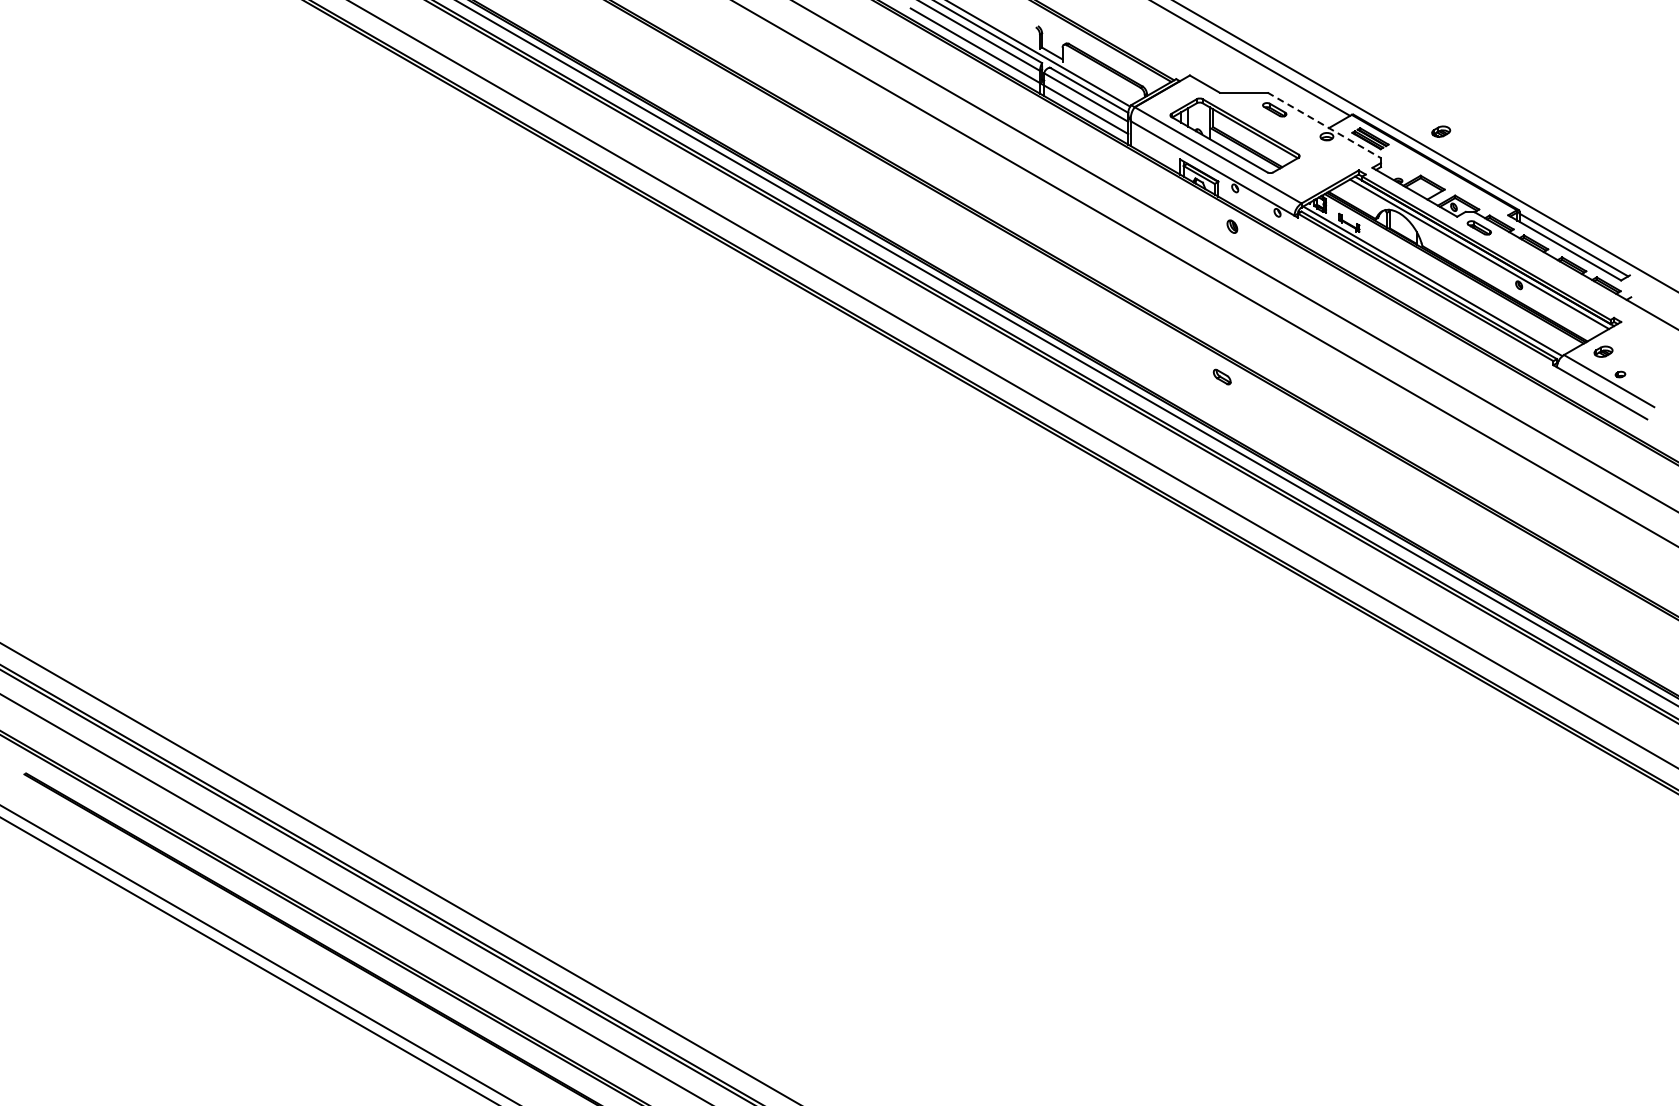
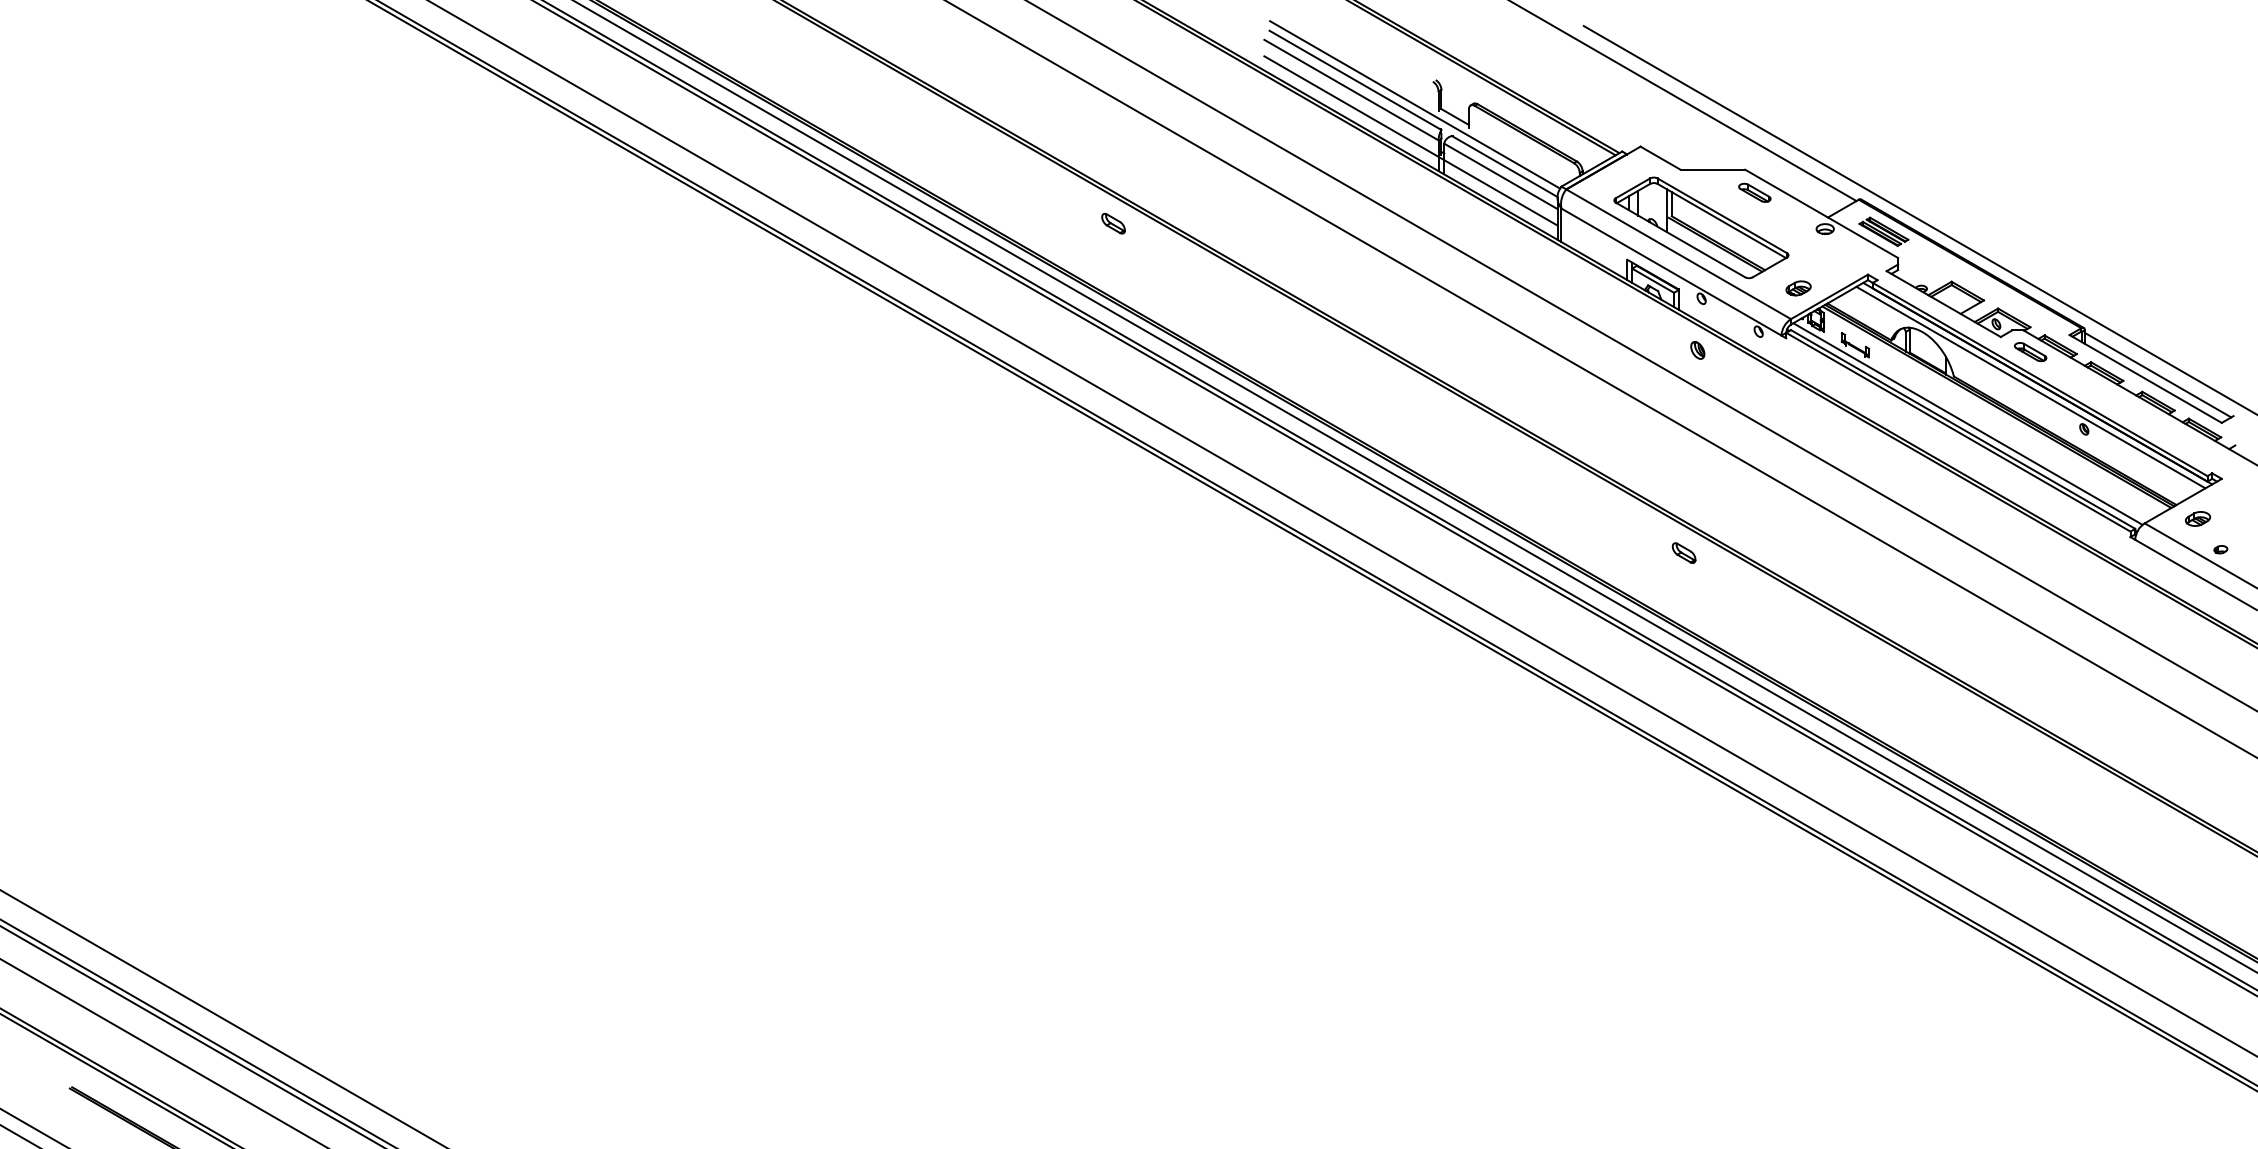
line: (1324, 125) -> (1821, 214), dashed -> solid
part: (1441, 131) -> (1799, 288), moved
part: (798, 132) -> (1113, 223), added

